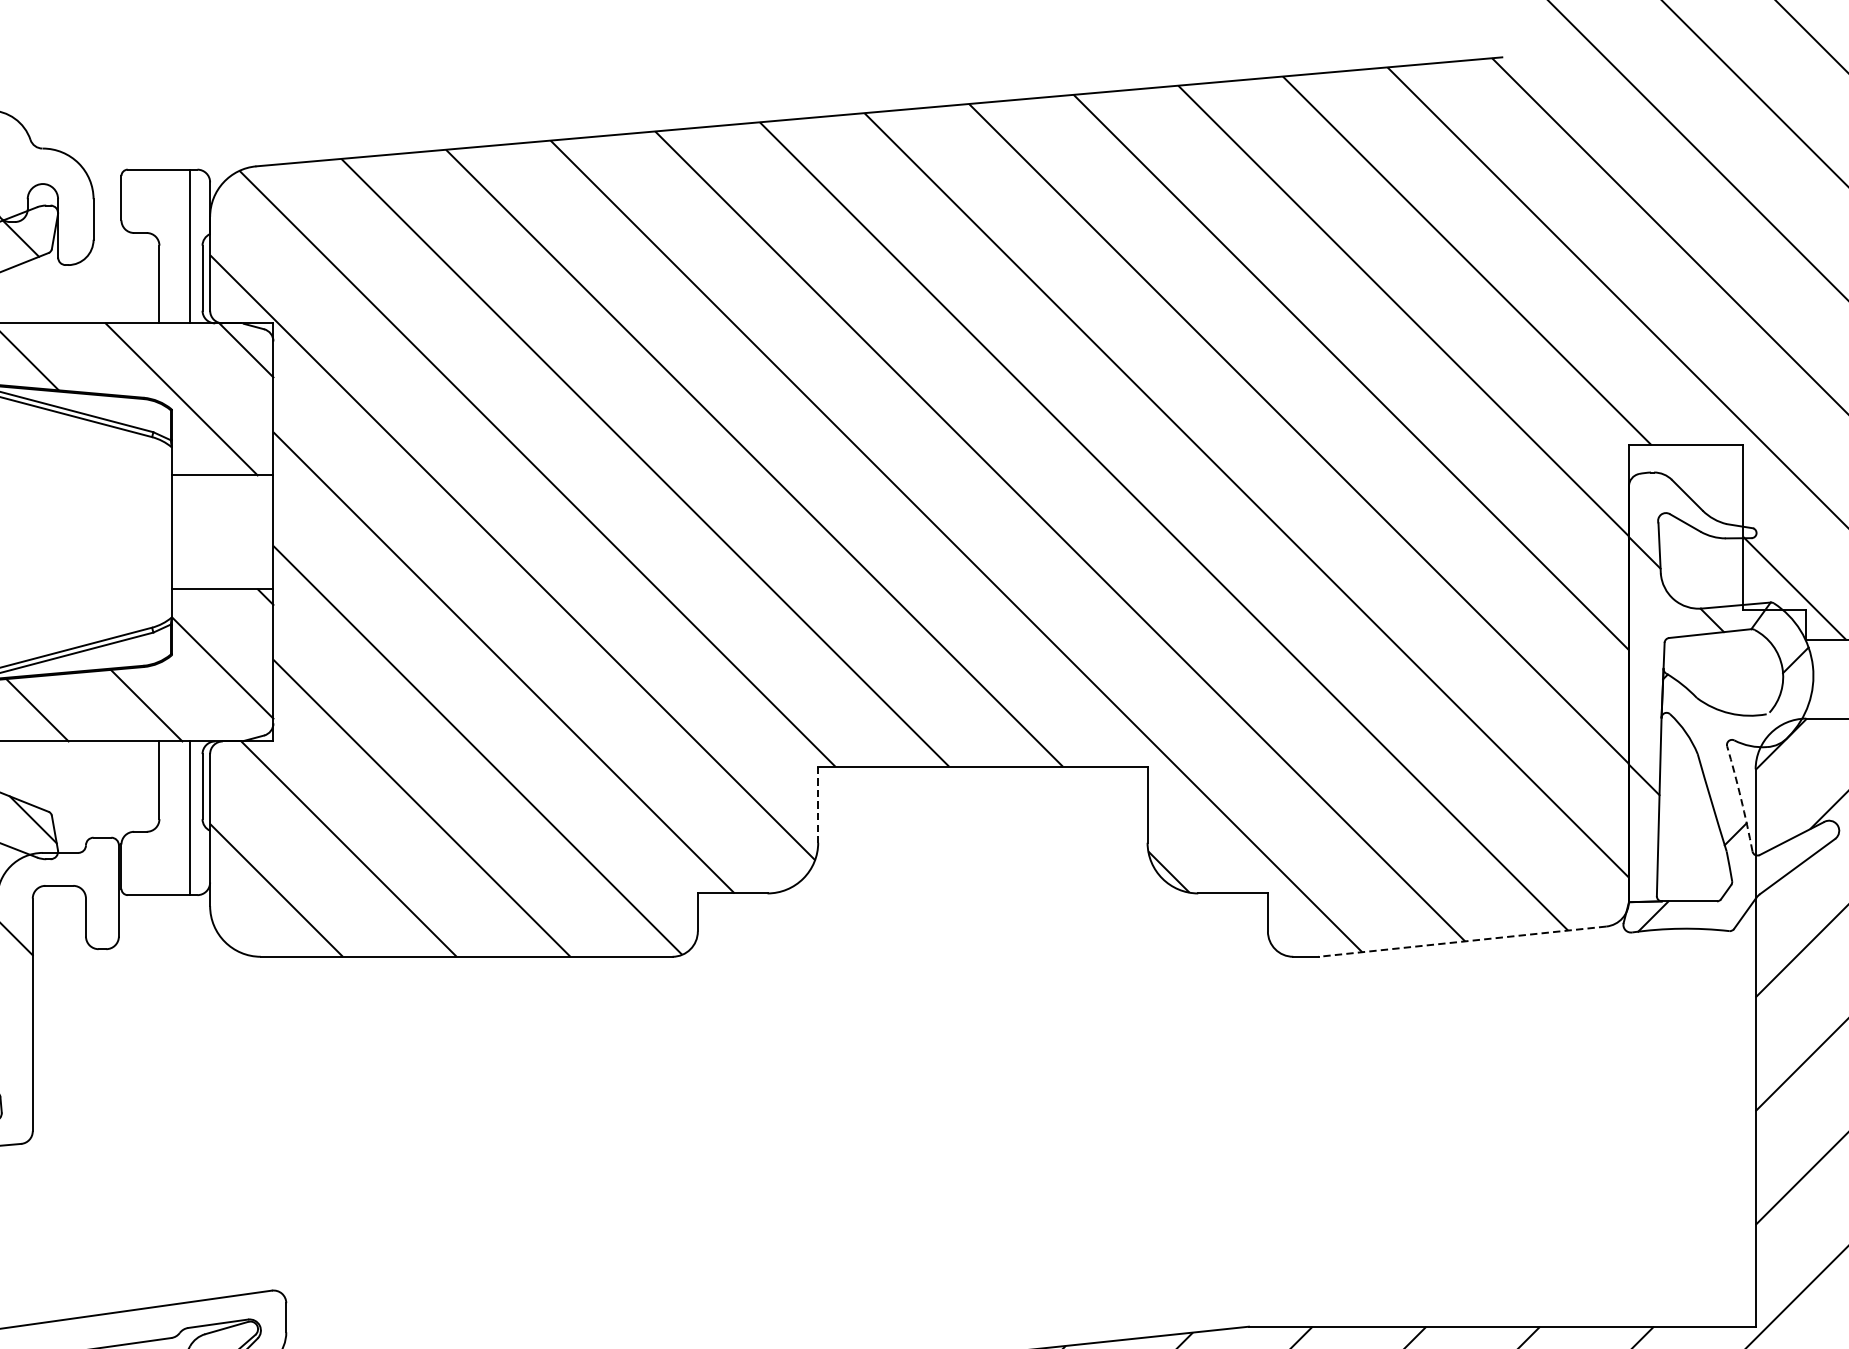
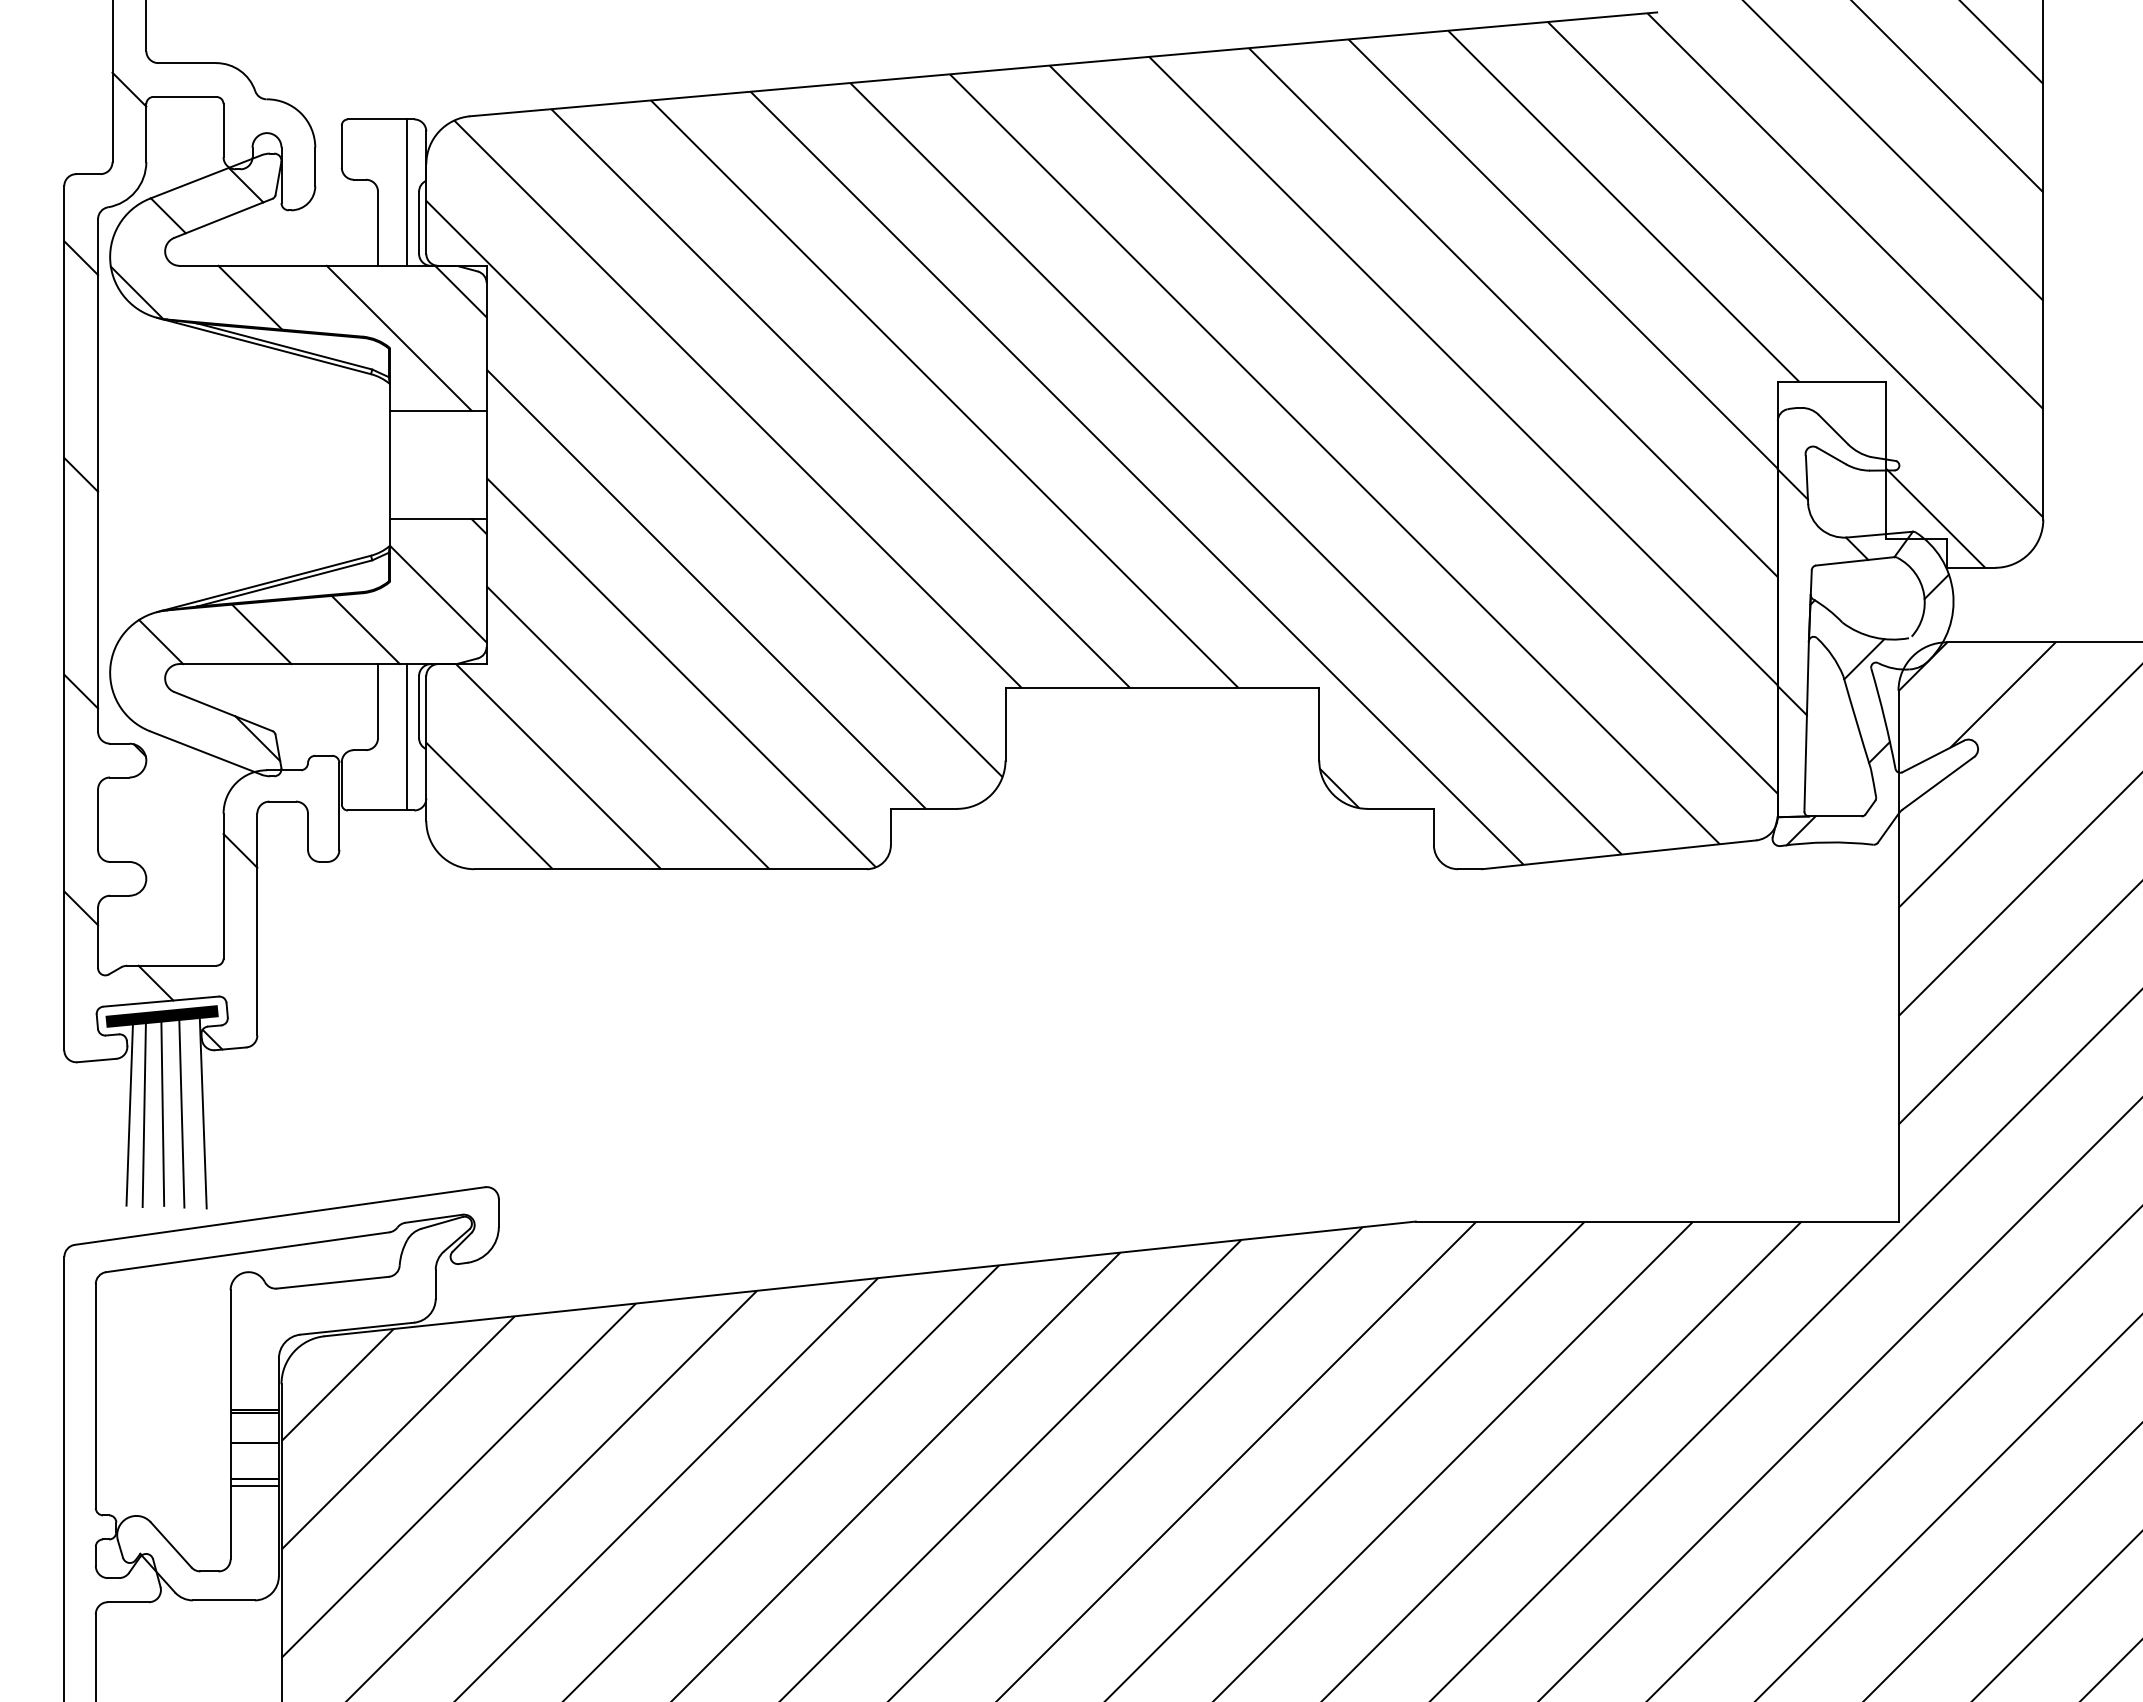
line: (1719, 736) -> (1864, 659), added
arc: (1740, 798) -> (1884, 718), dashed -> solid
line: (818, 804) -> (1005, 724), dashed -> solid
line: (1462, 941) -> (1619, 854), dashed -> solid

